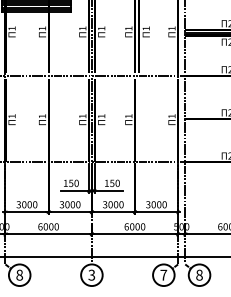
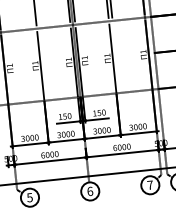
text: (19, 274) -> (29, 197), 8 -> 5
text: (91, 274) -> (89, 190), 3 -> 6

